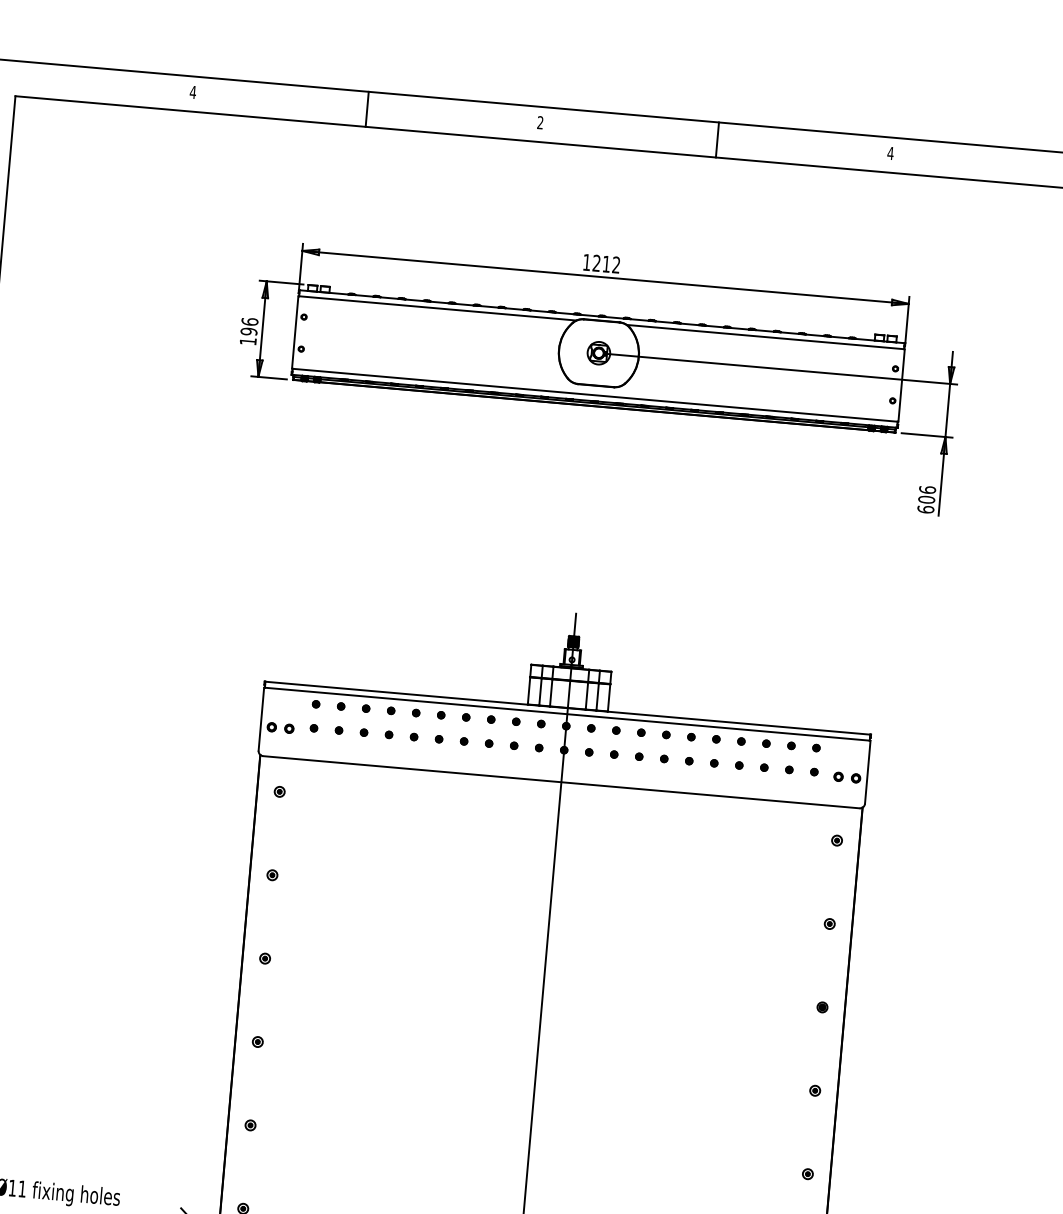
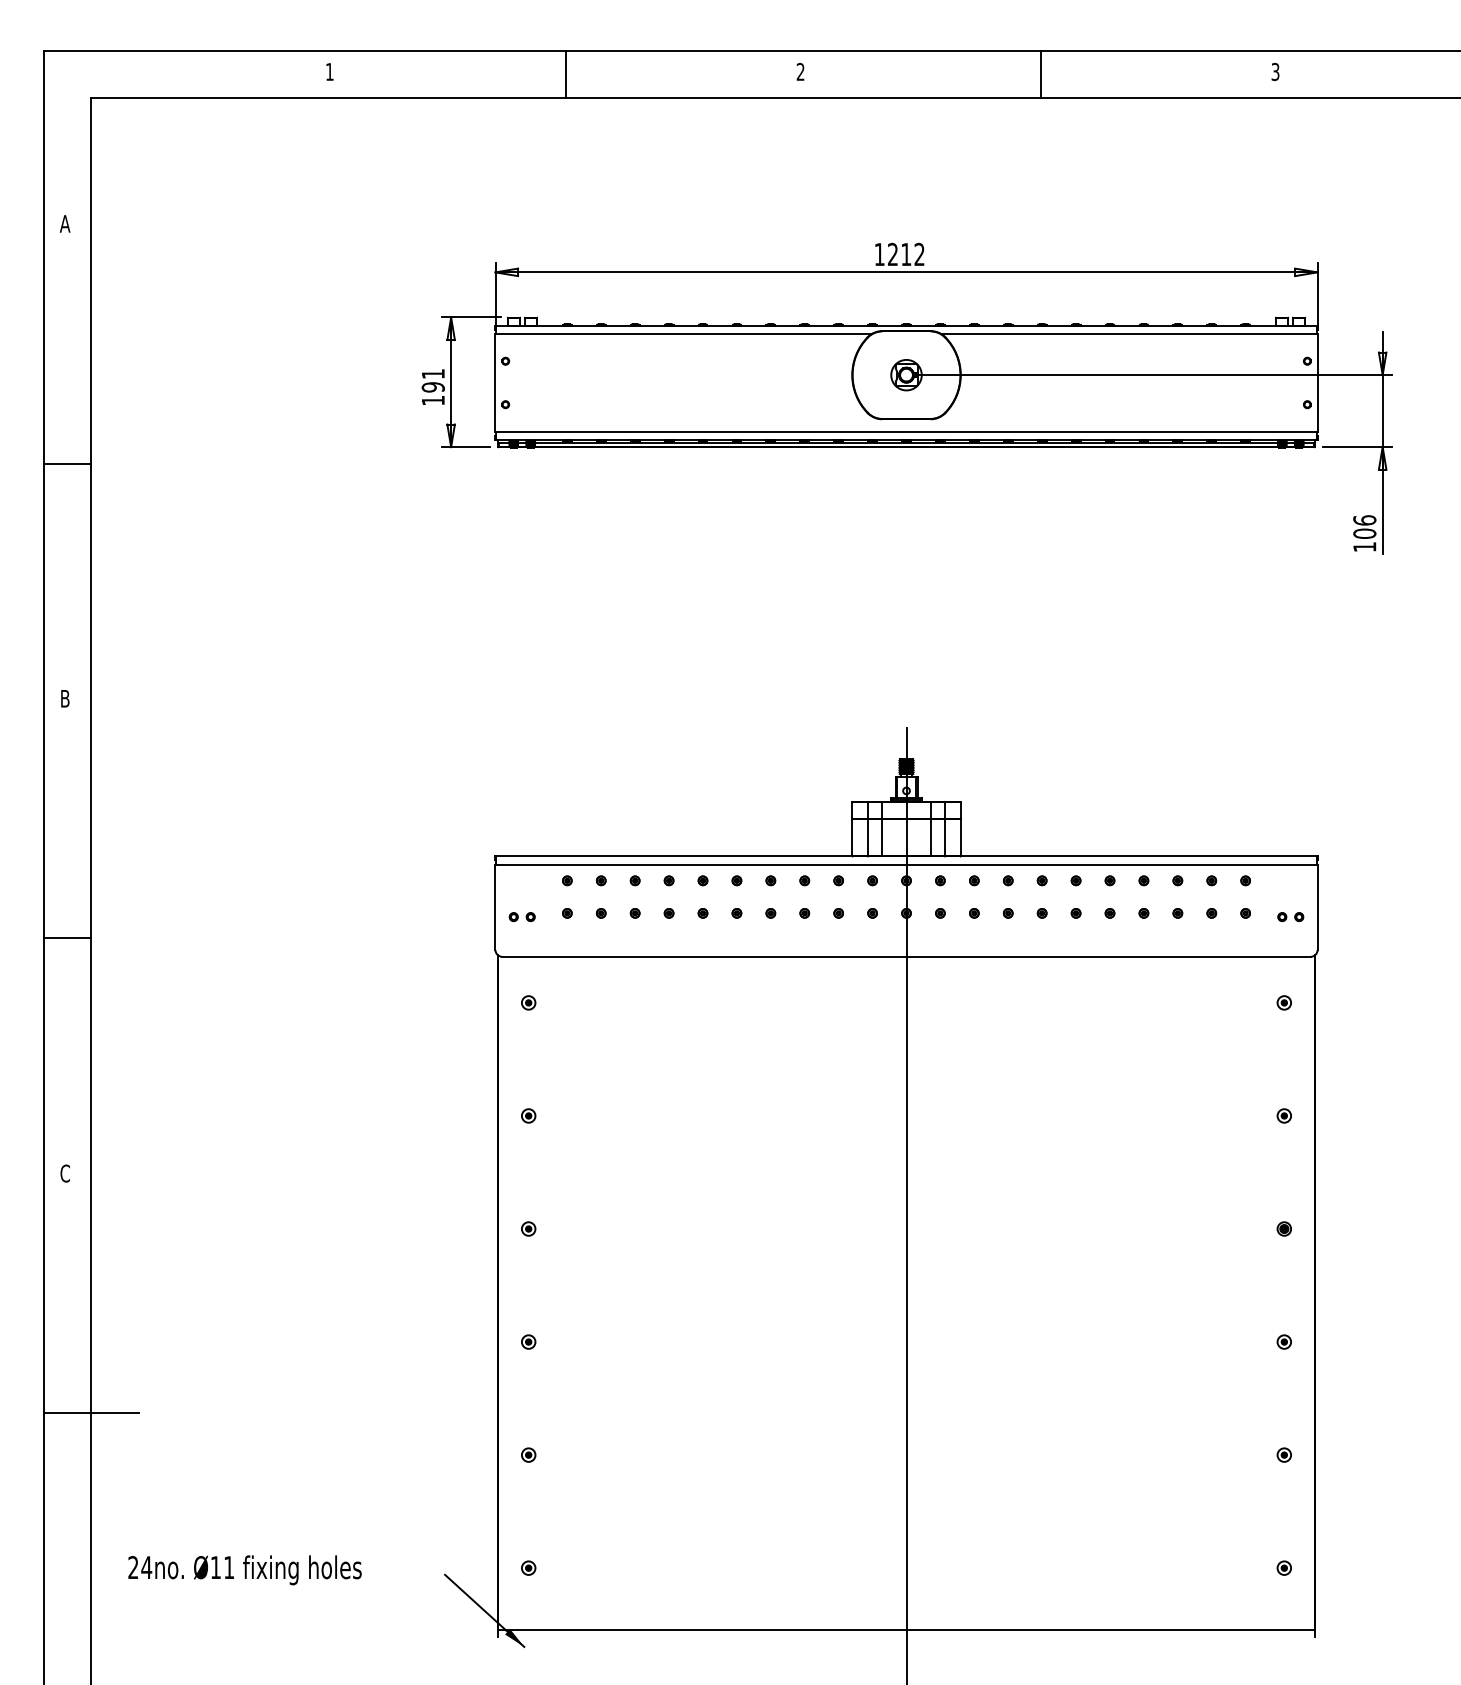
text: (192, 92) -> (329, 71), 4 -> 1
text: (890, 153) -> (1275, 71), 4 -> 3
text: (249, 321) -> (432, 373), 196 -> 191
text: (925, 509) -> (1364, 546), 606 -> 106
part: (279, 728) -> (521, 917), size x0.71
part: (847, 778) -> (1290, 917), size x0.71

